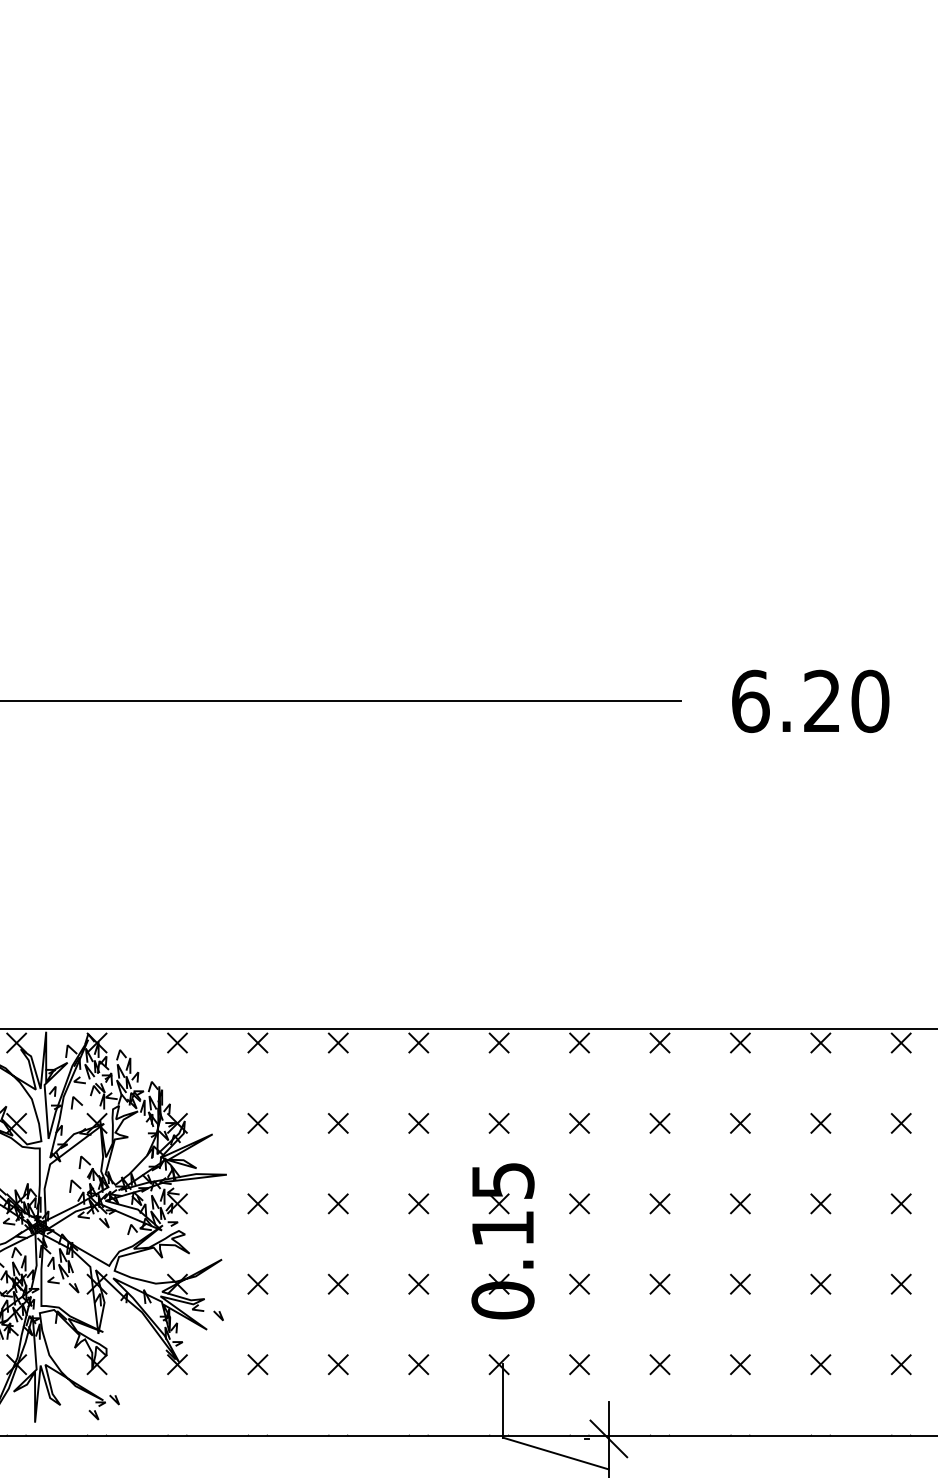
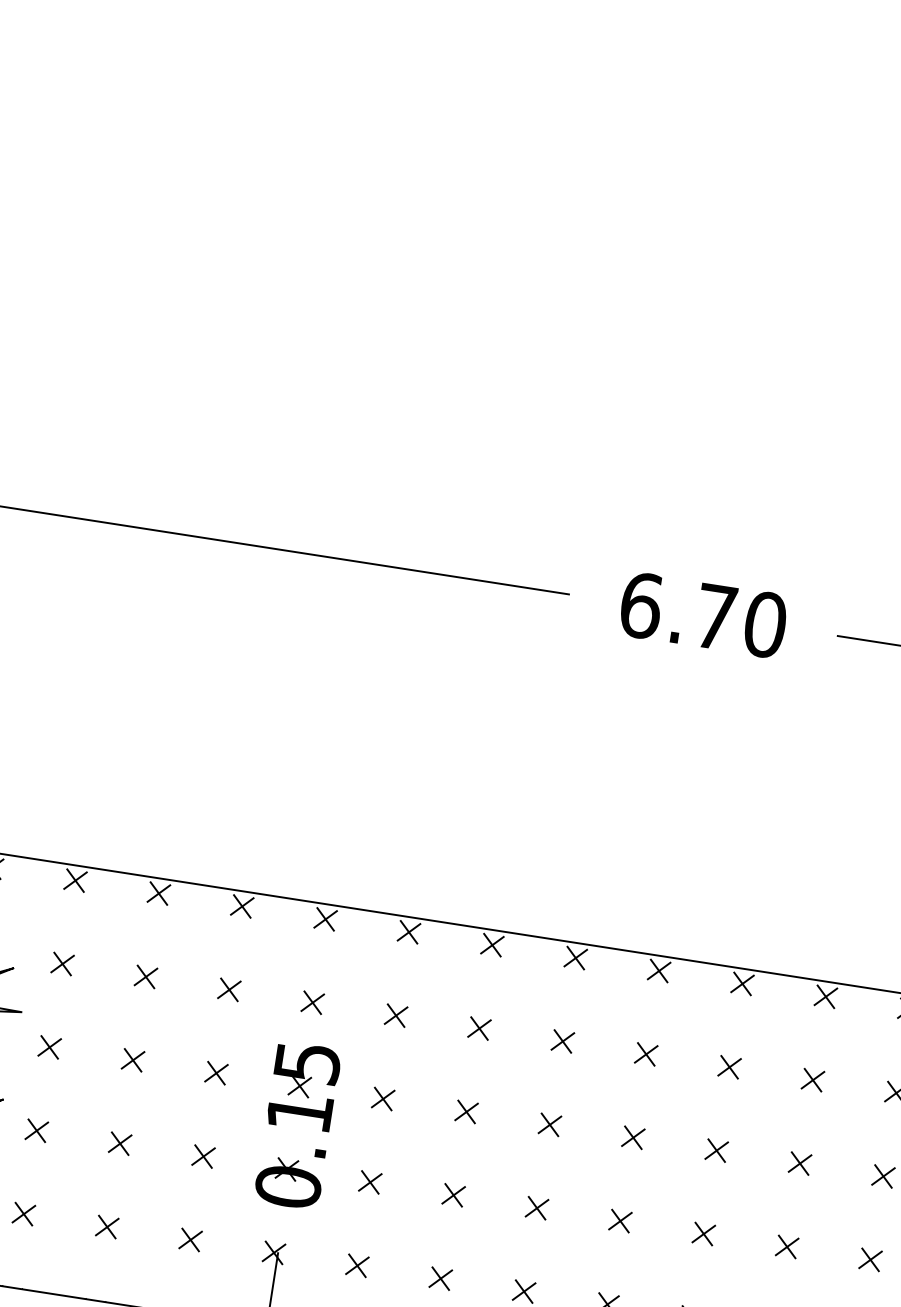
text: (822, 700) -> (715, 616), 6.20 -> 6.70

